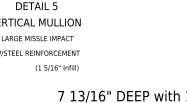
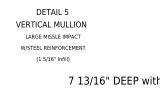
text: (56, 68) -> (52, 59), moved

